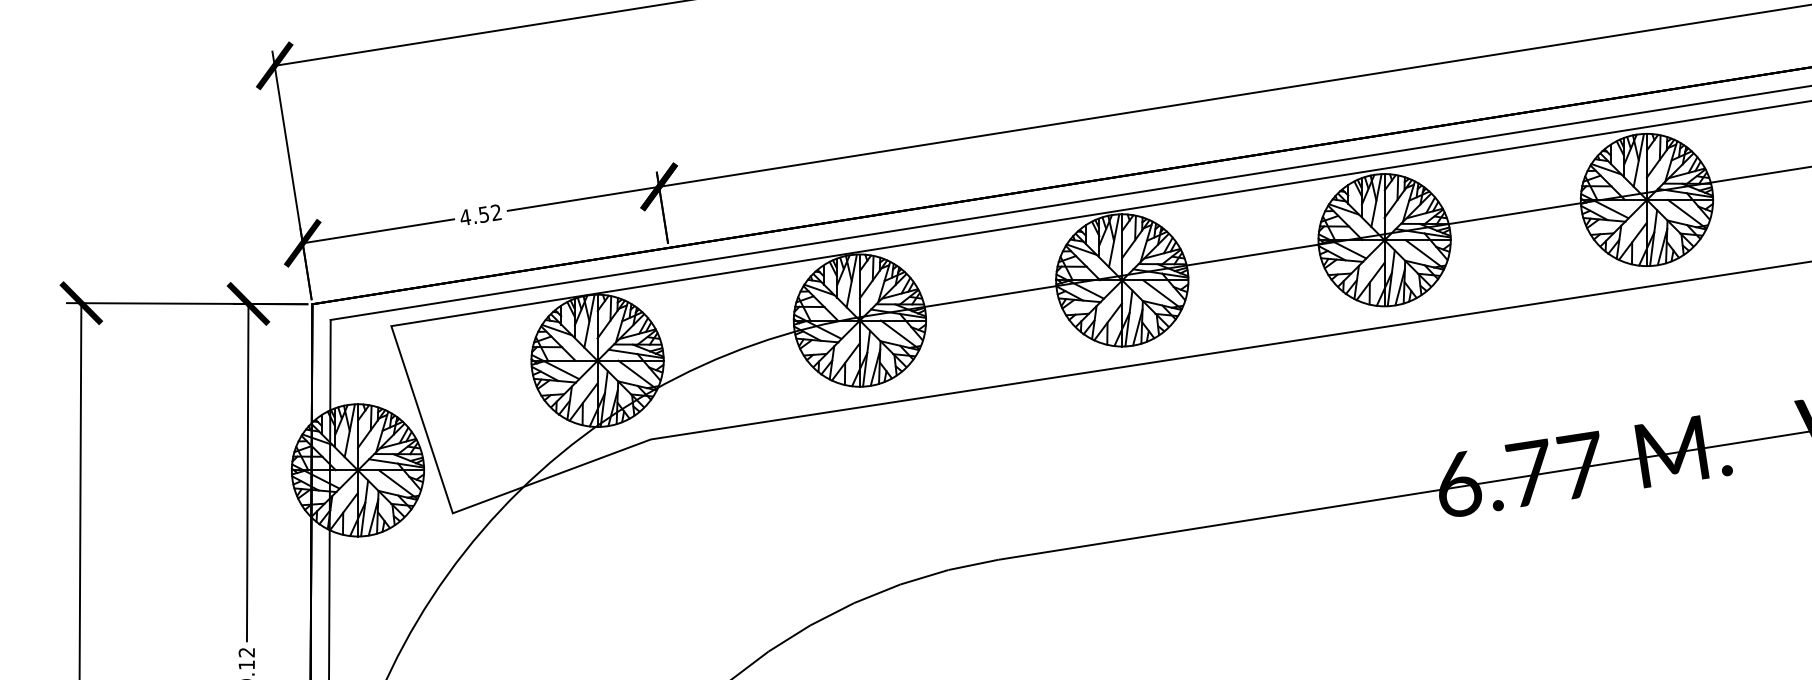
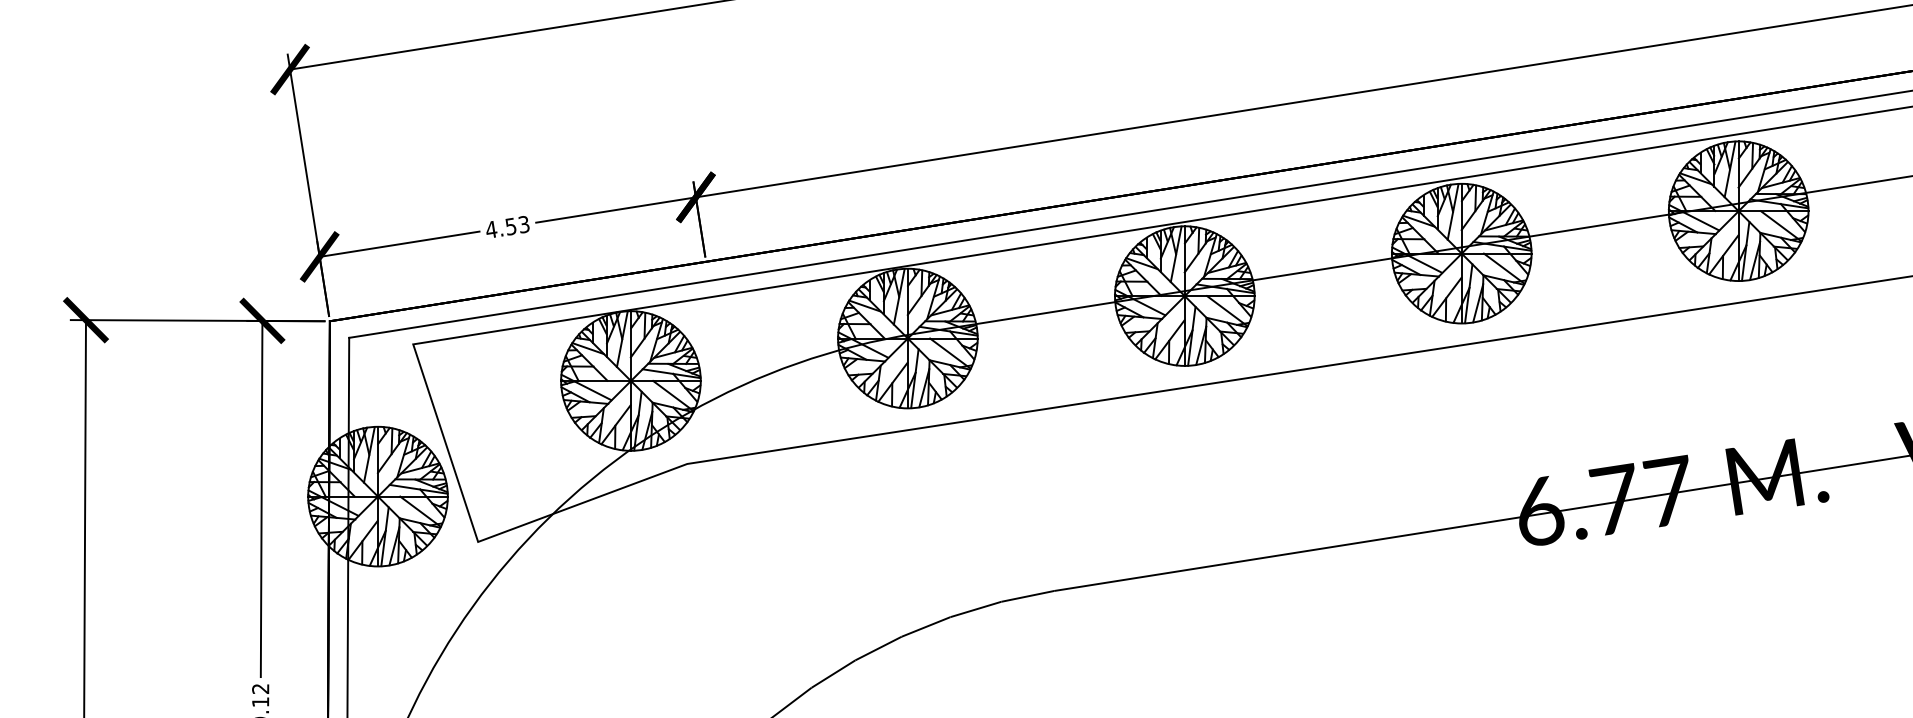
text: (495, 212) -> (523, 224), 4.52 -> 4.53

